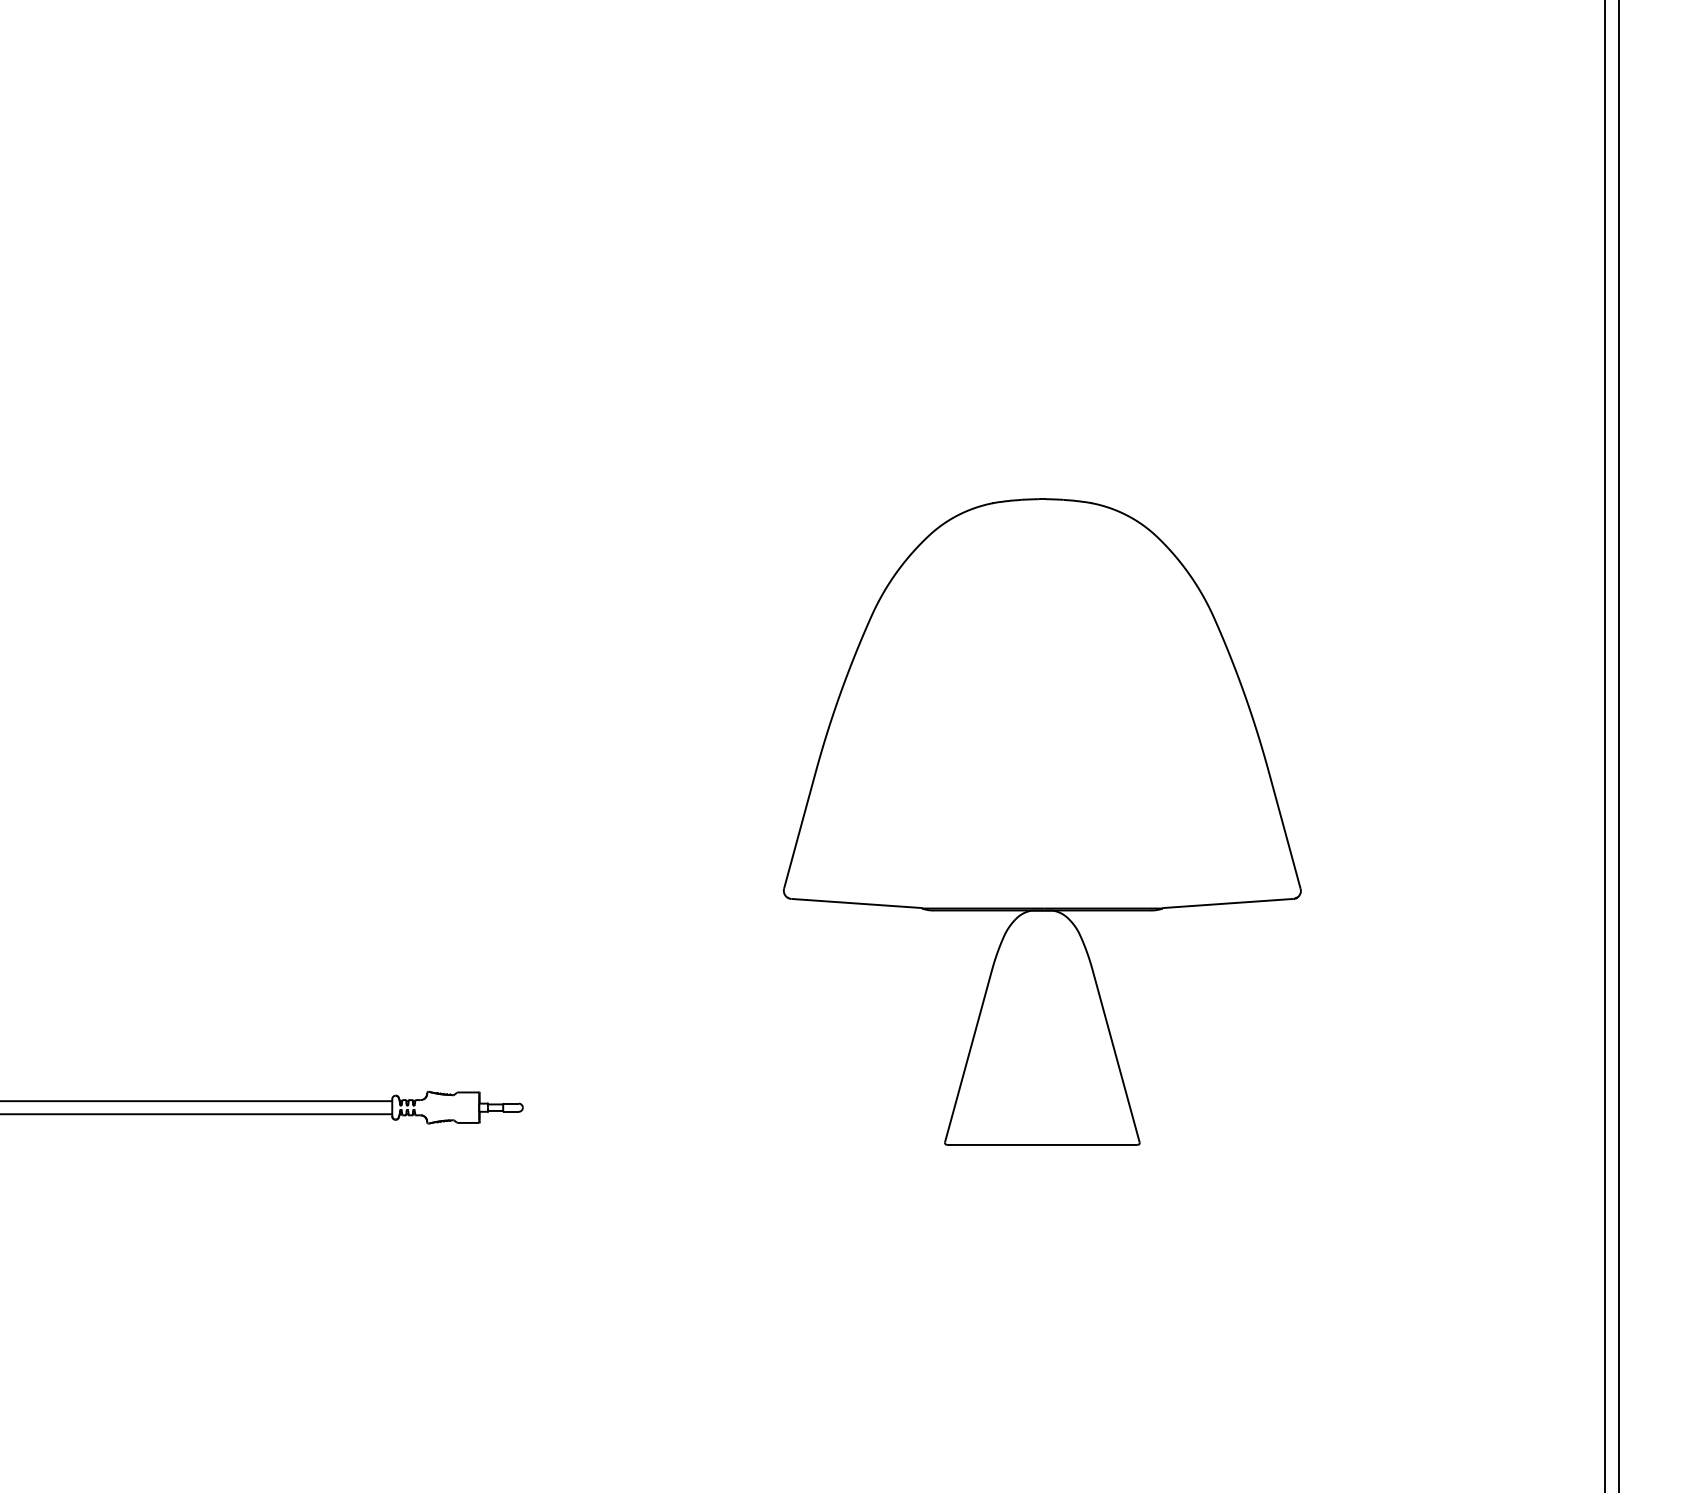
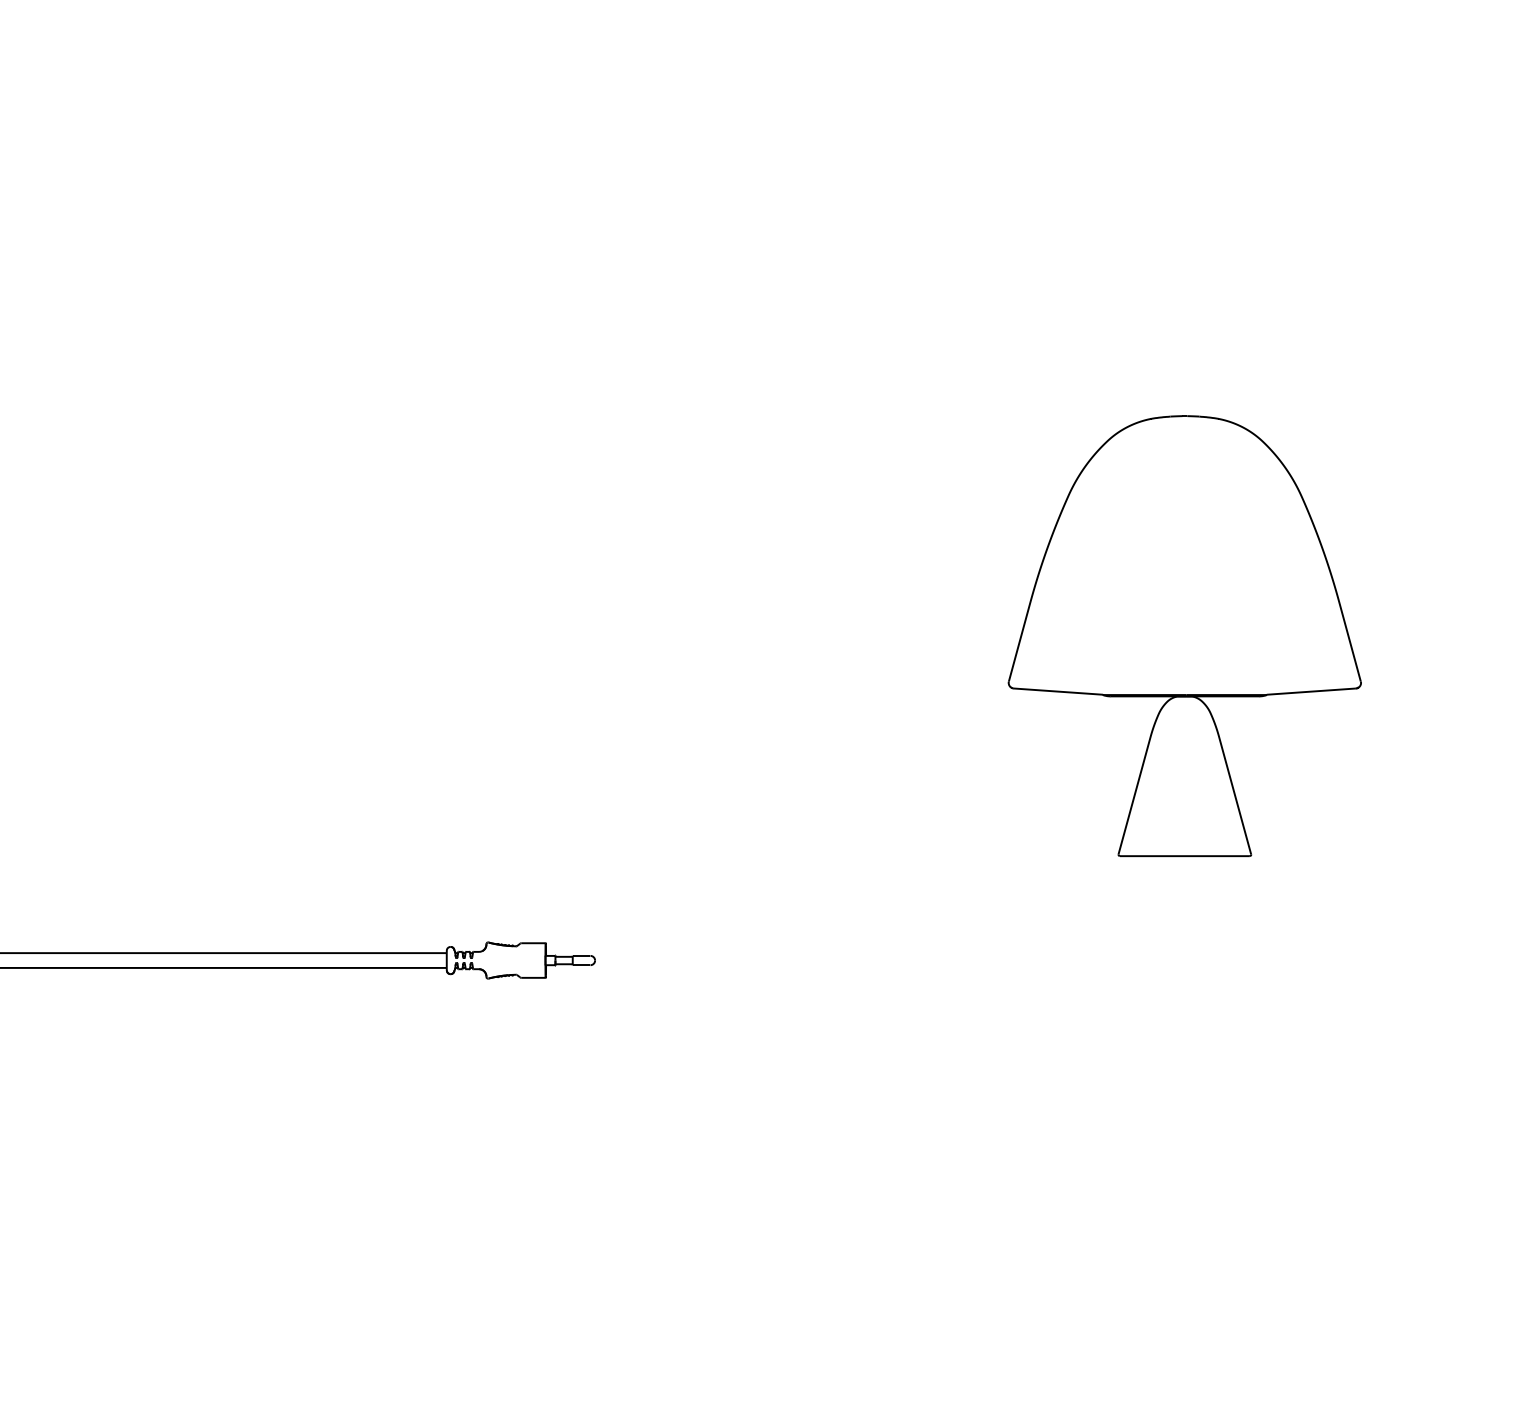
part: (1041, 821) -> (1184, 635), size x0.6

